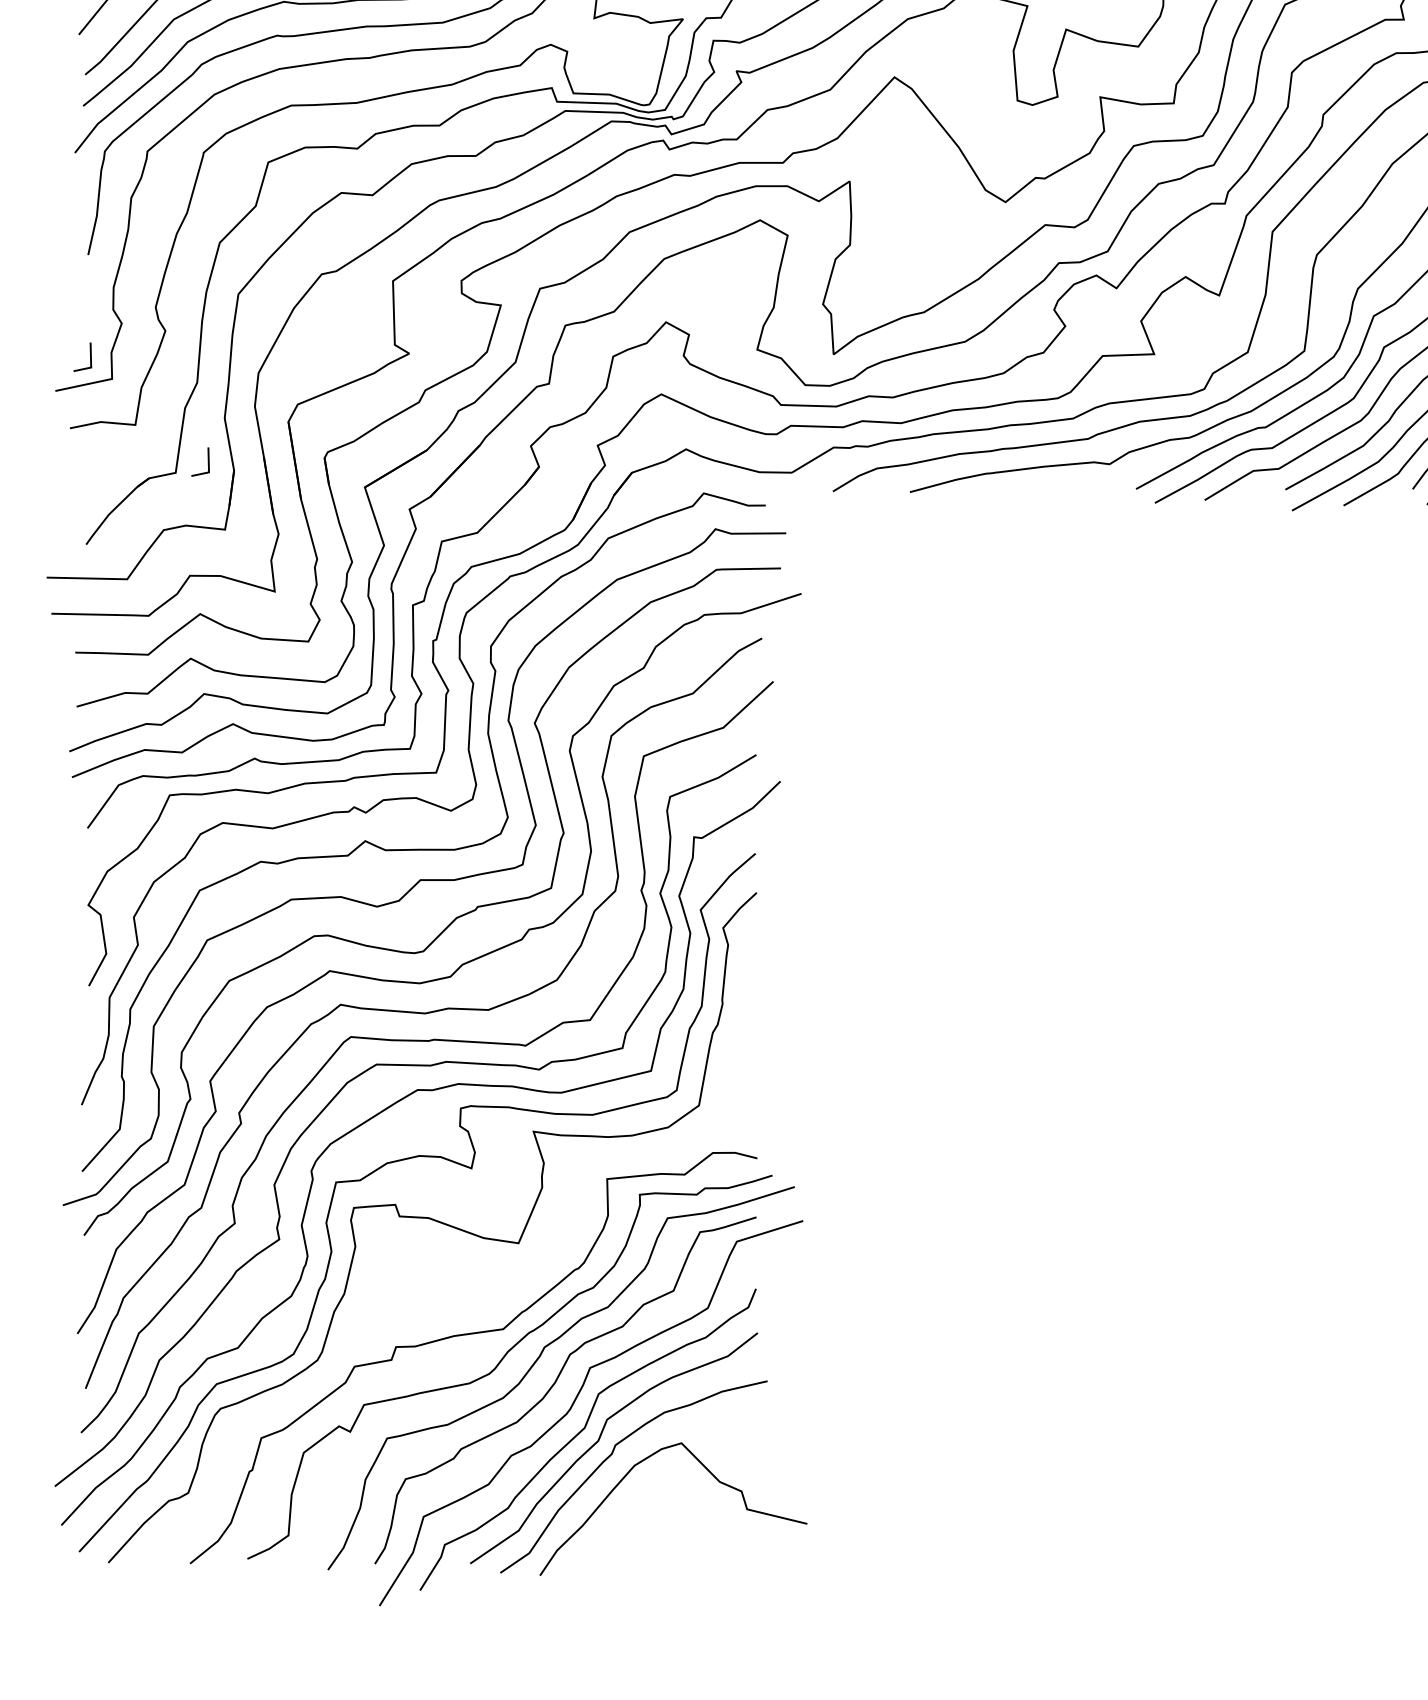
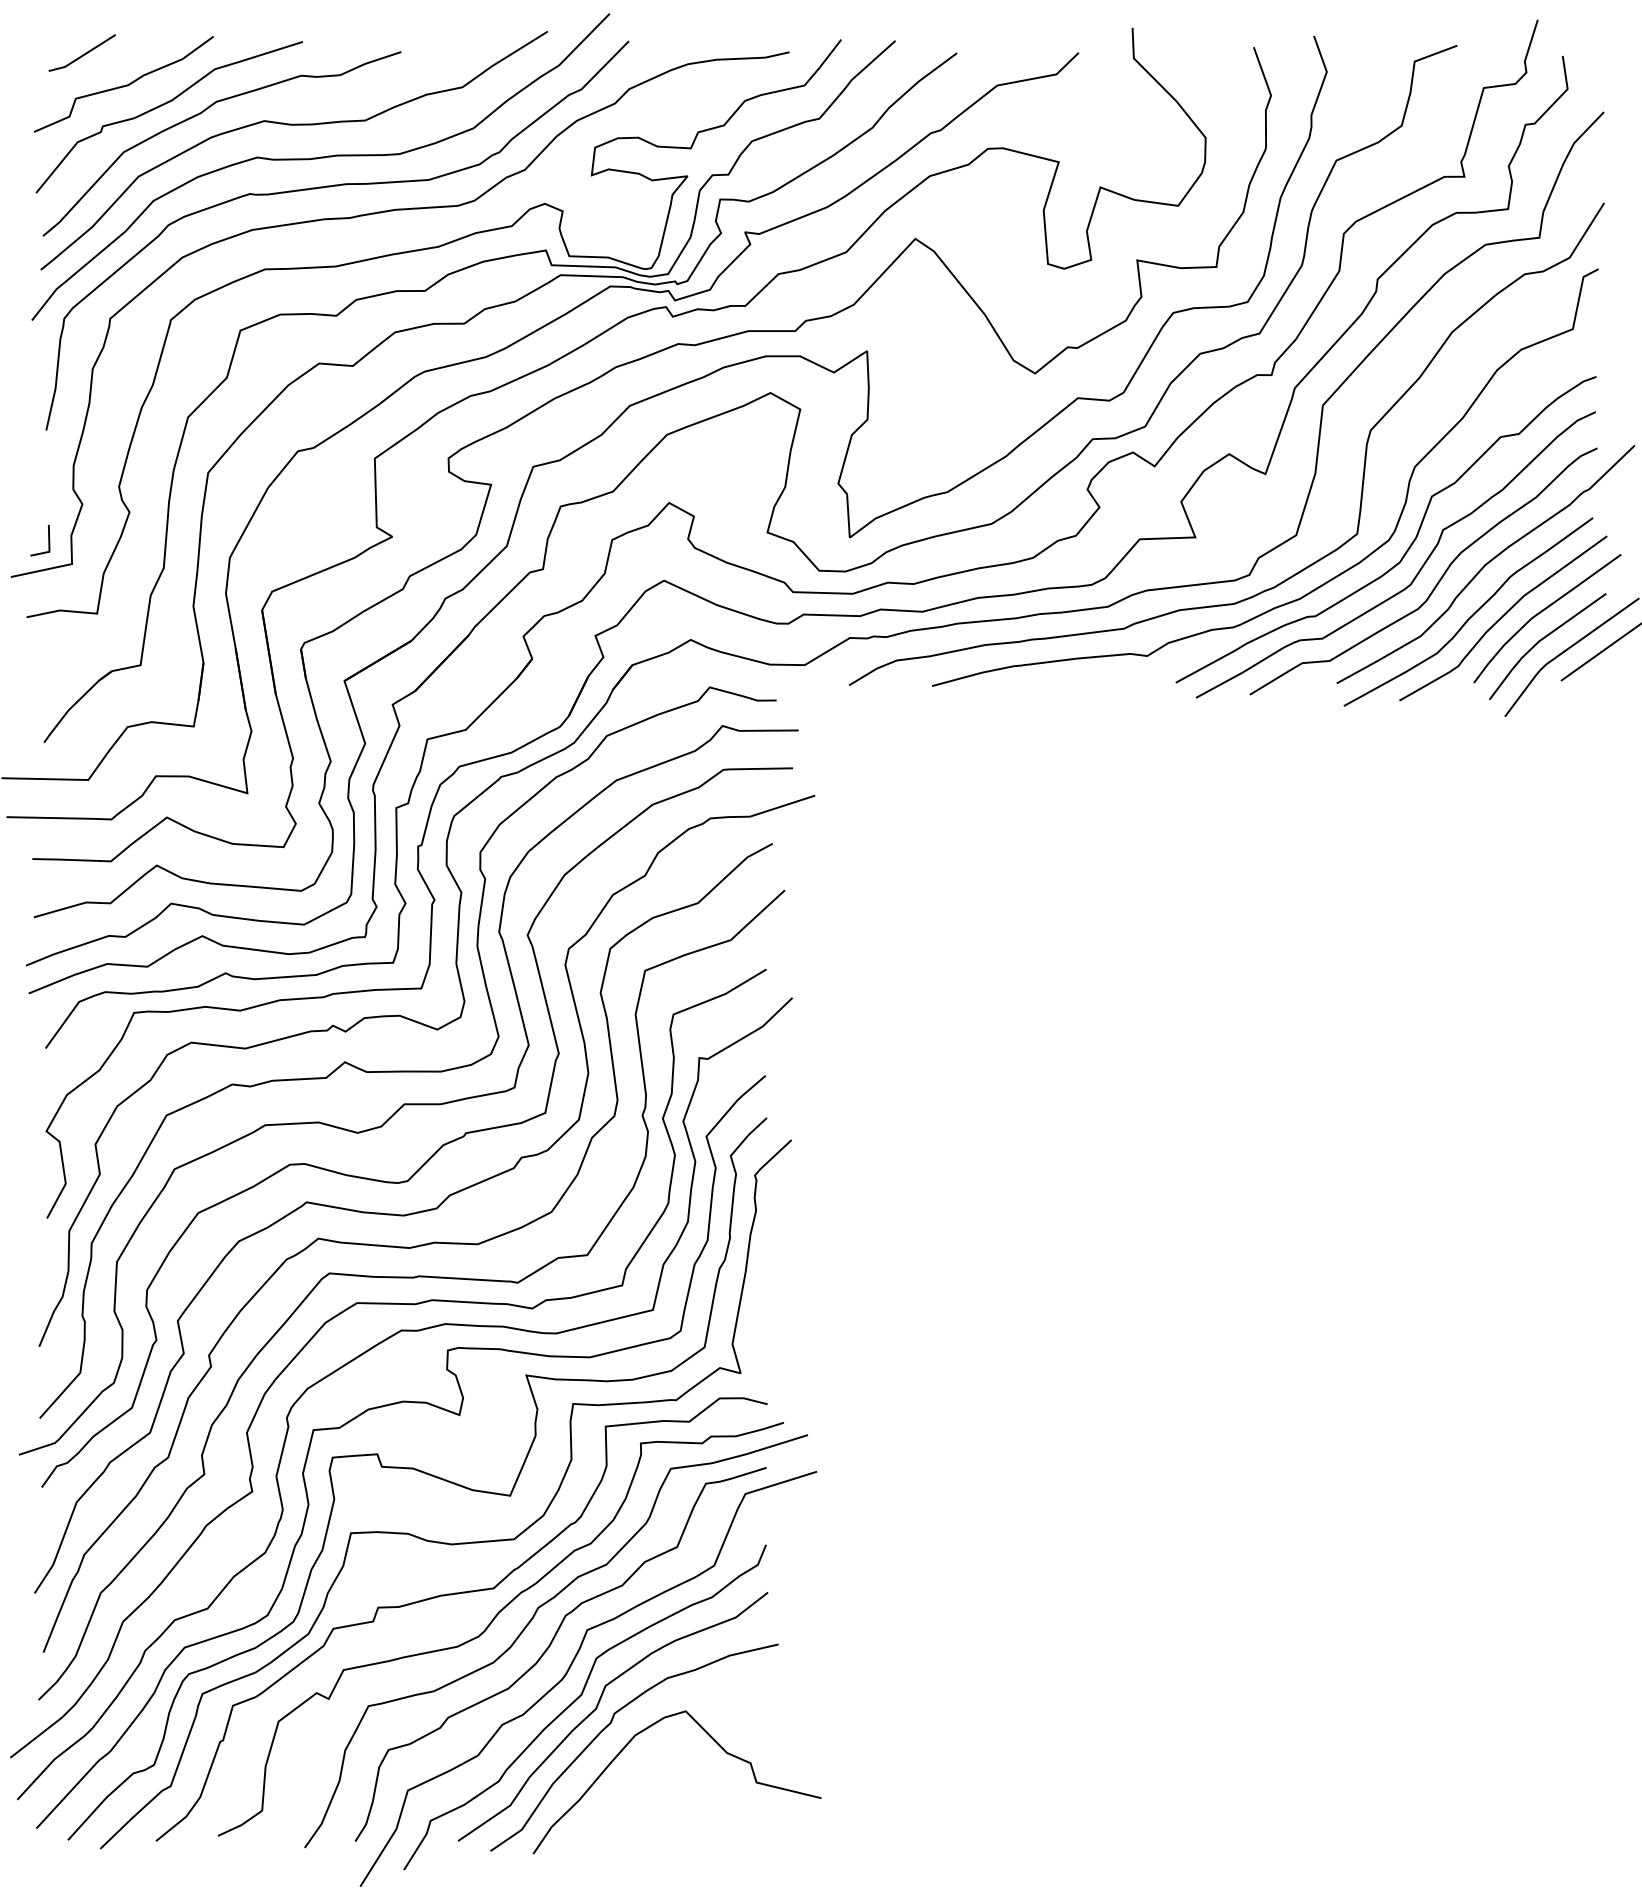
line: (208, 461) -> (175, 653), removed
curve: (453, 1285) -> (440, 1541), added

